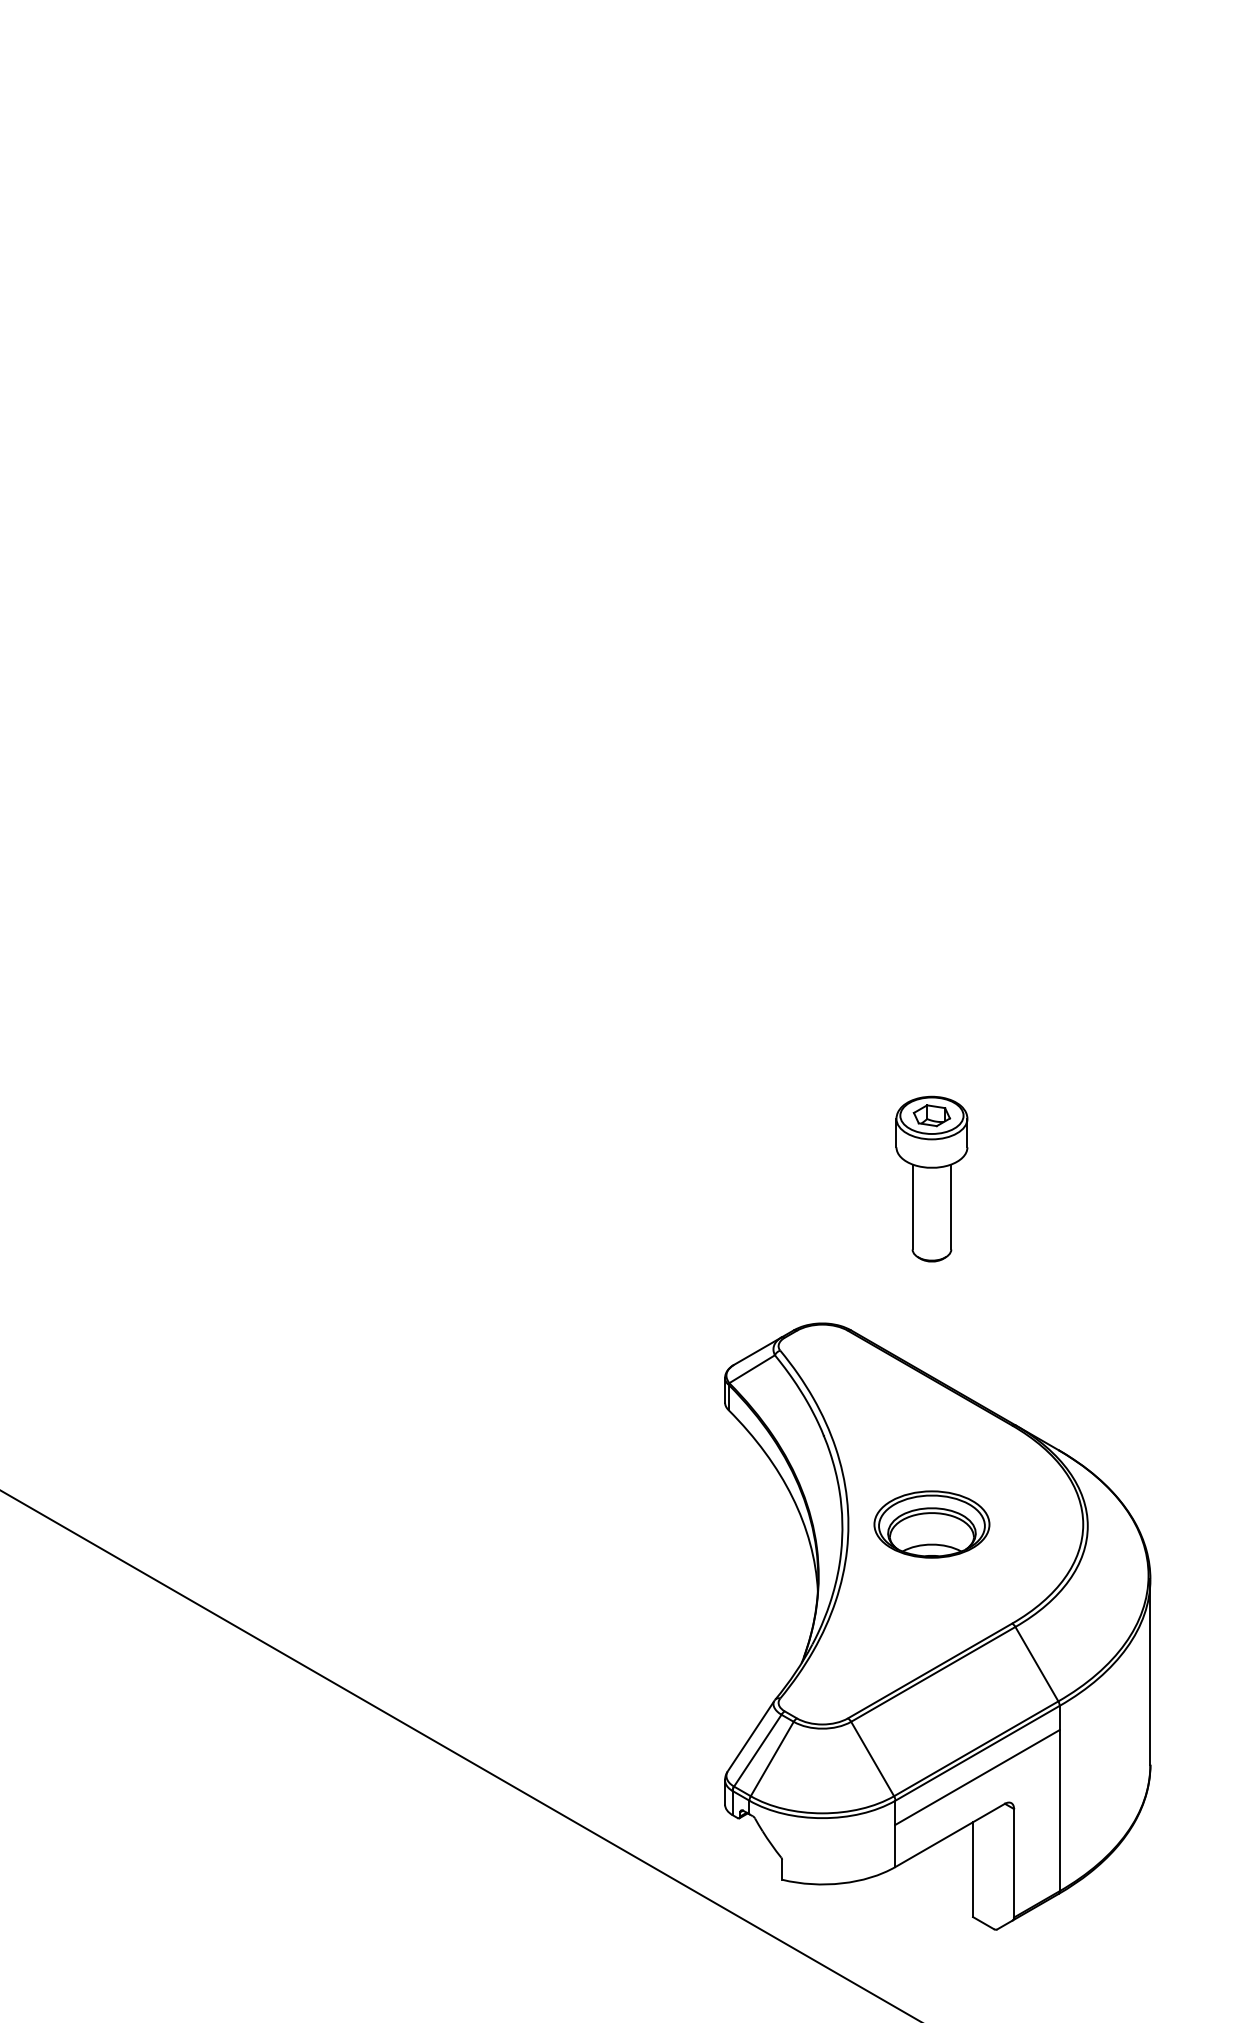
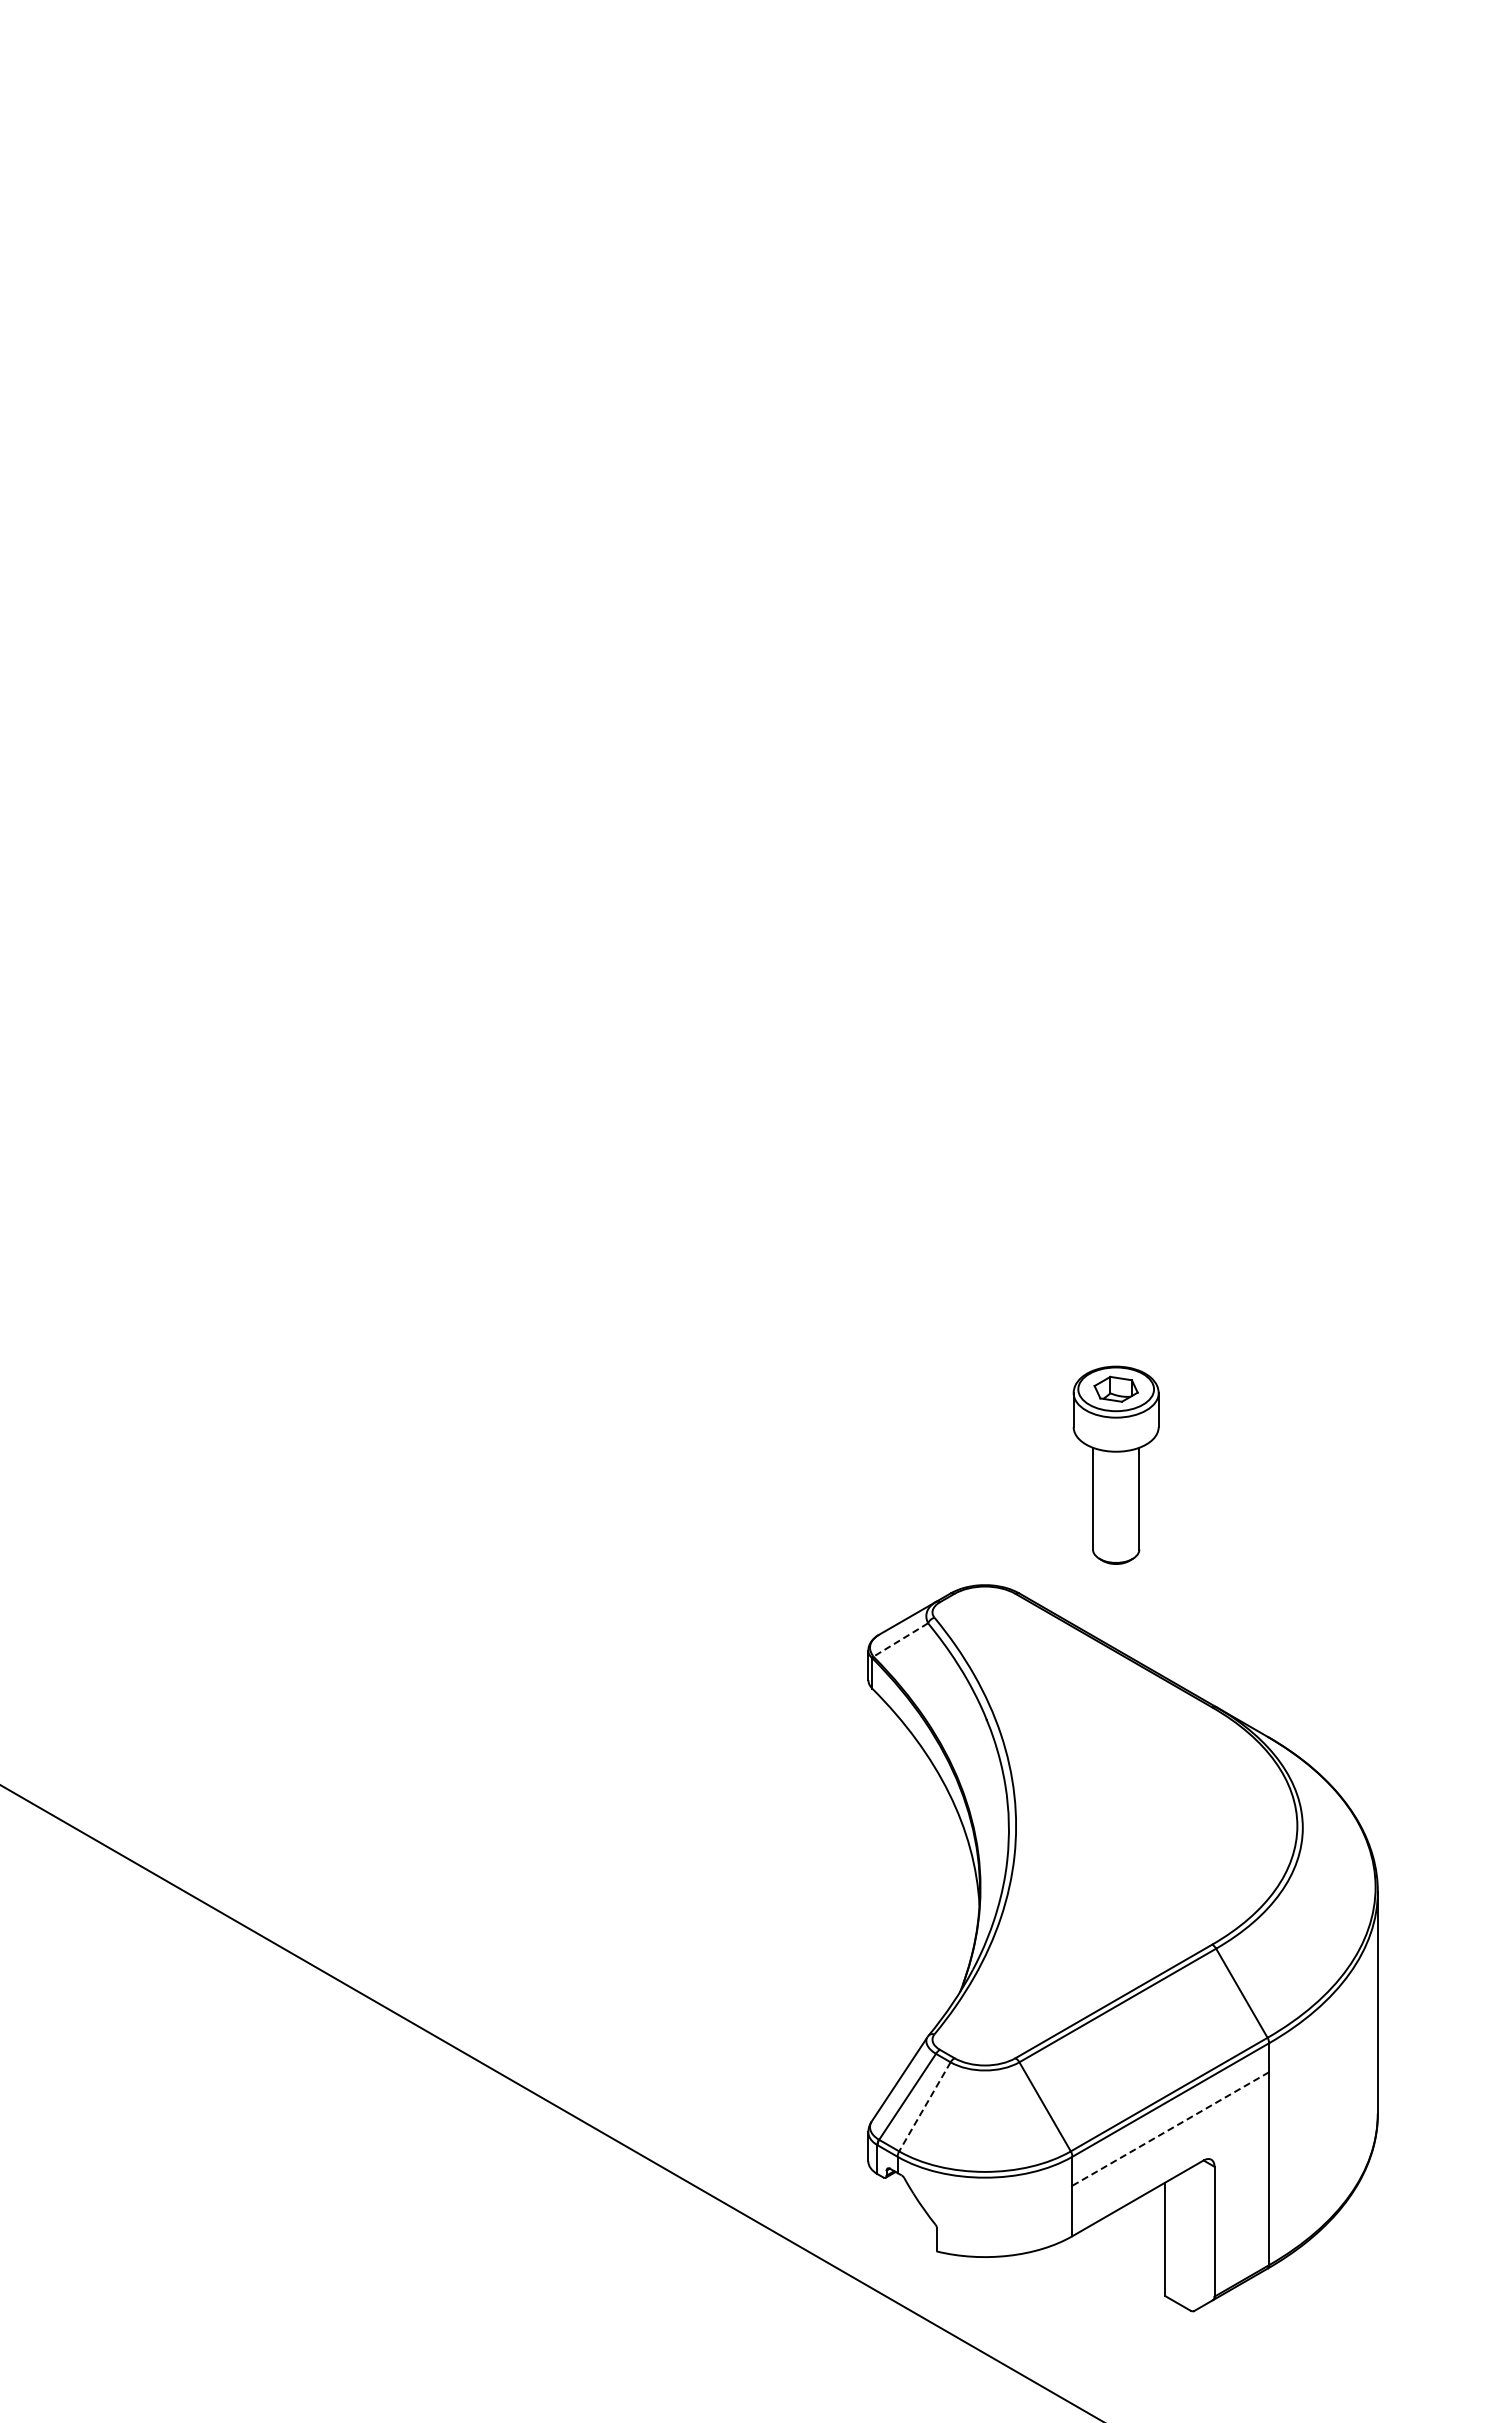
part: (931, 1178) -> (1115, 1464), moved
line: (751, 1369) -> (900, 1640), solid -> dashed
part: (931, 1524) -> (1115, 1825), removed
line: (771, 1759) -> (924, 2107), solid -> dashed
line: (977, 1777) -> (1170, 2128), solid -> dashed

